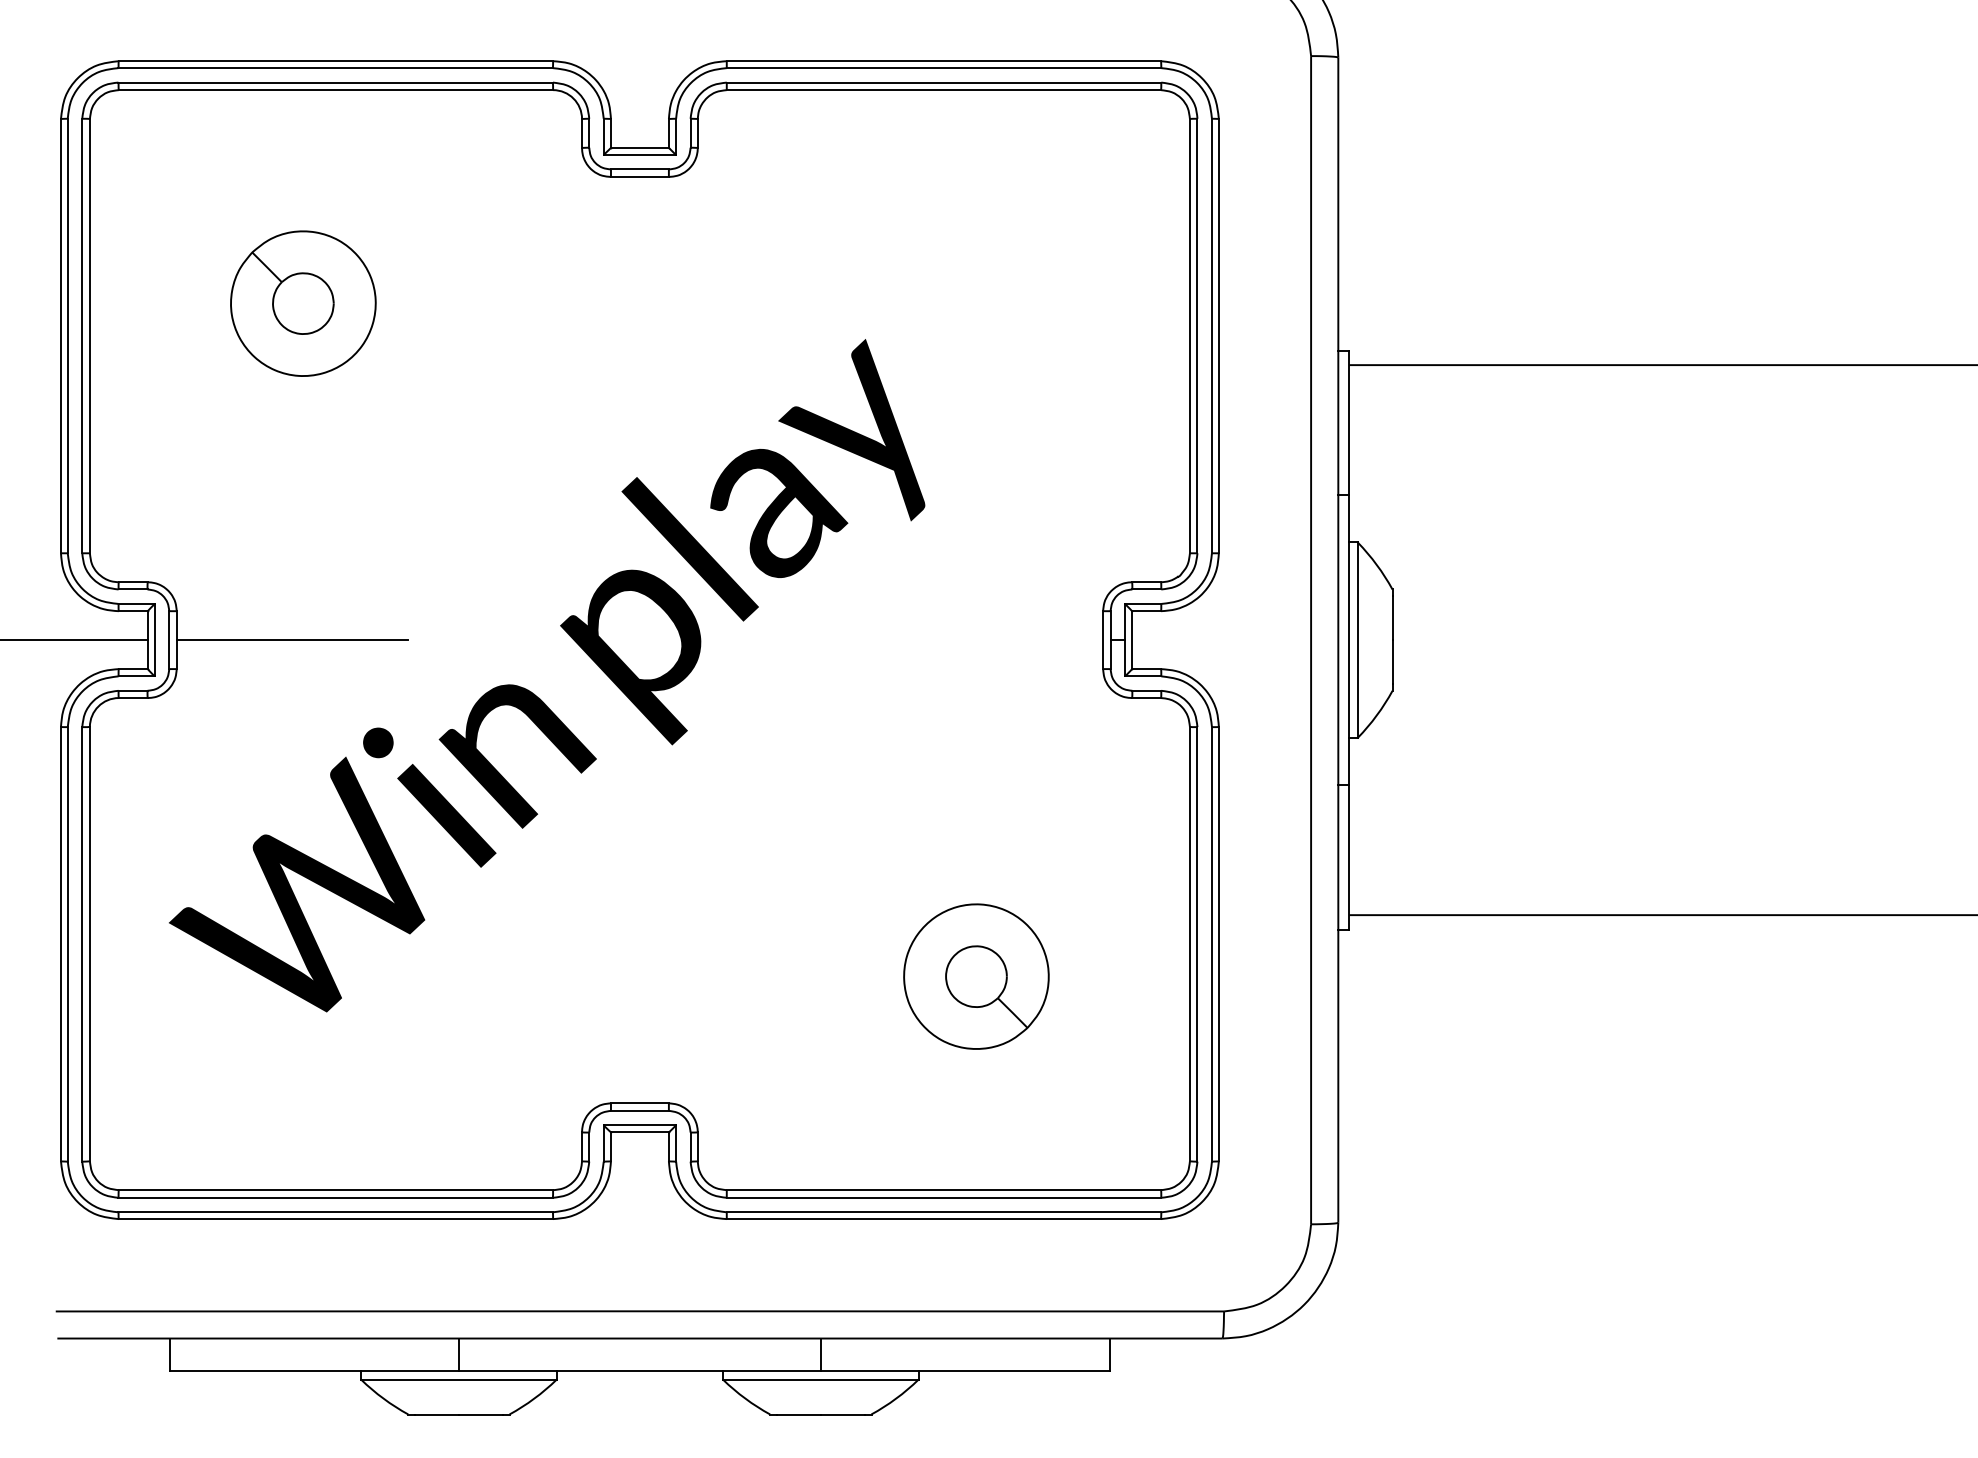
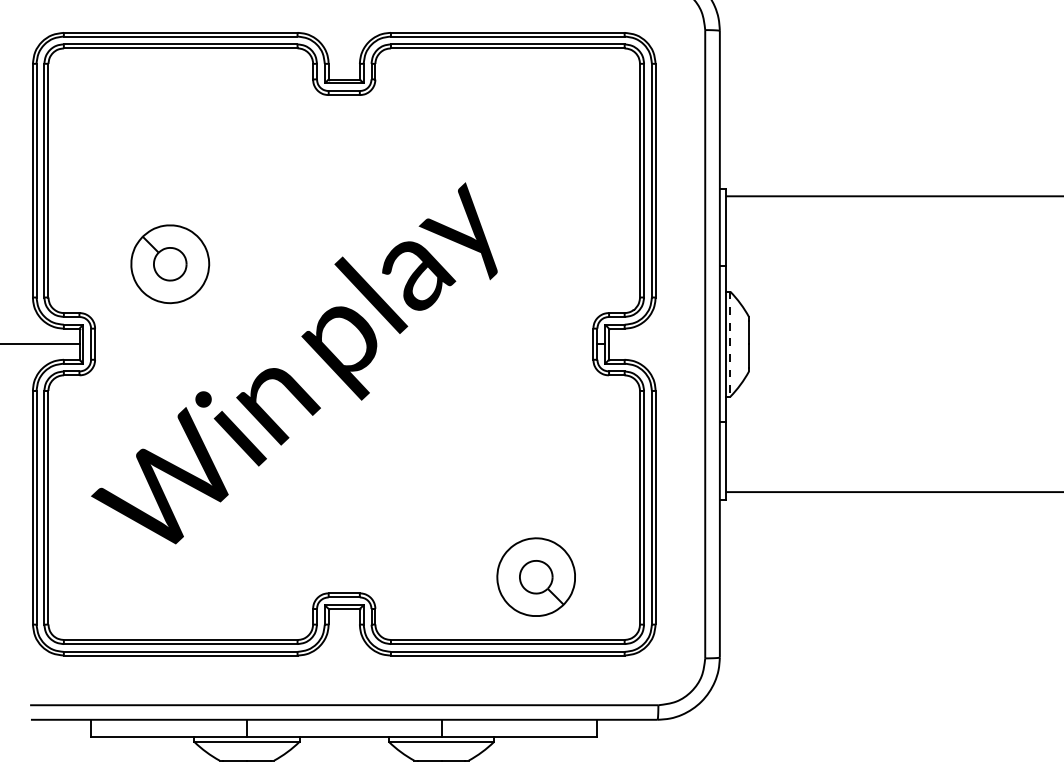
part: (303, 304) -> (170, 264), moved
line: (292, 640) -> (157, 344), removed
line: (1358, 640) -> (730, 344), solid -> dashed
part: (975, 975) -> (535, 576), moved

